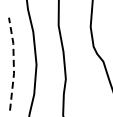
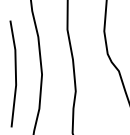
line: (13, 63) -> (15, 73), dashed -> solid

